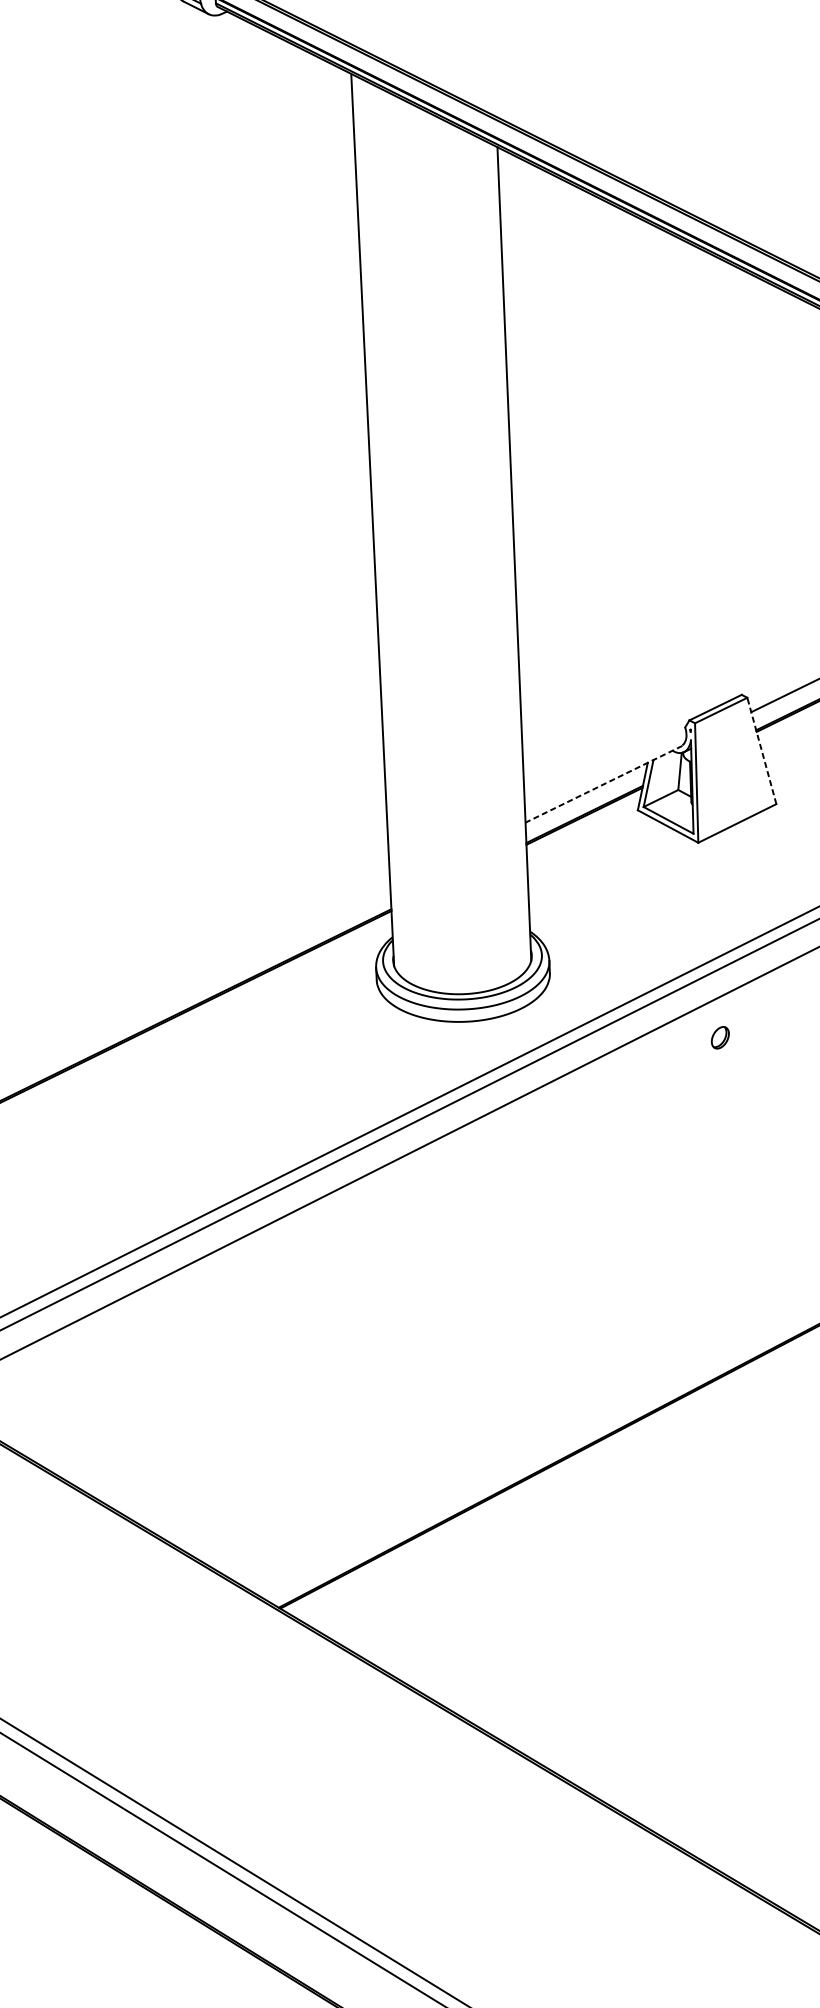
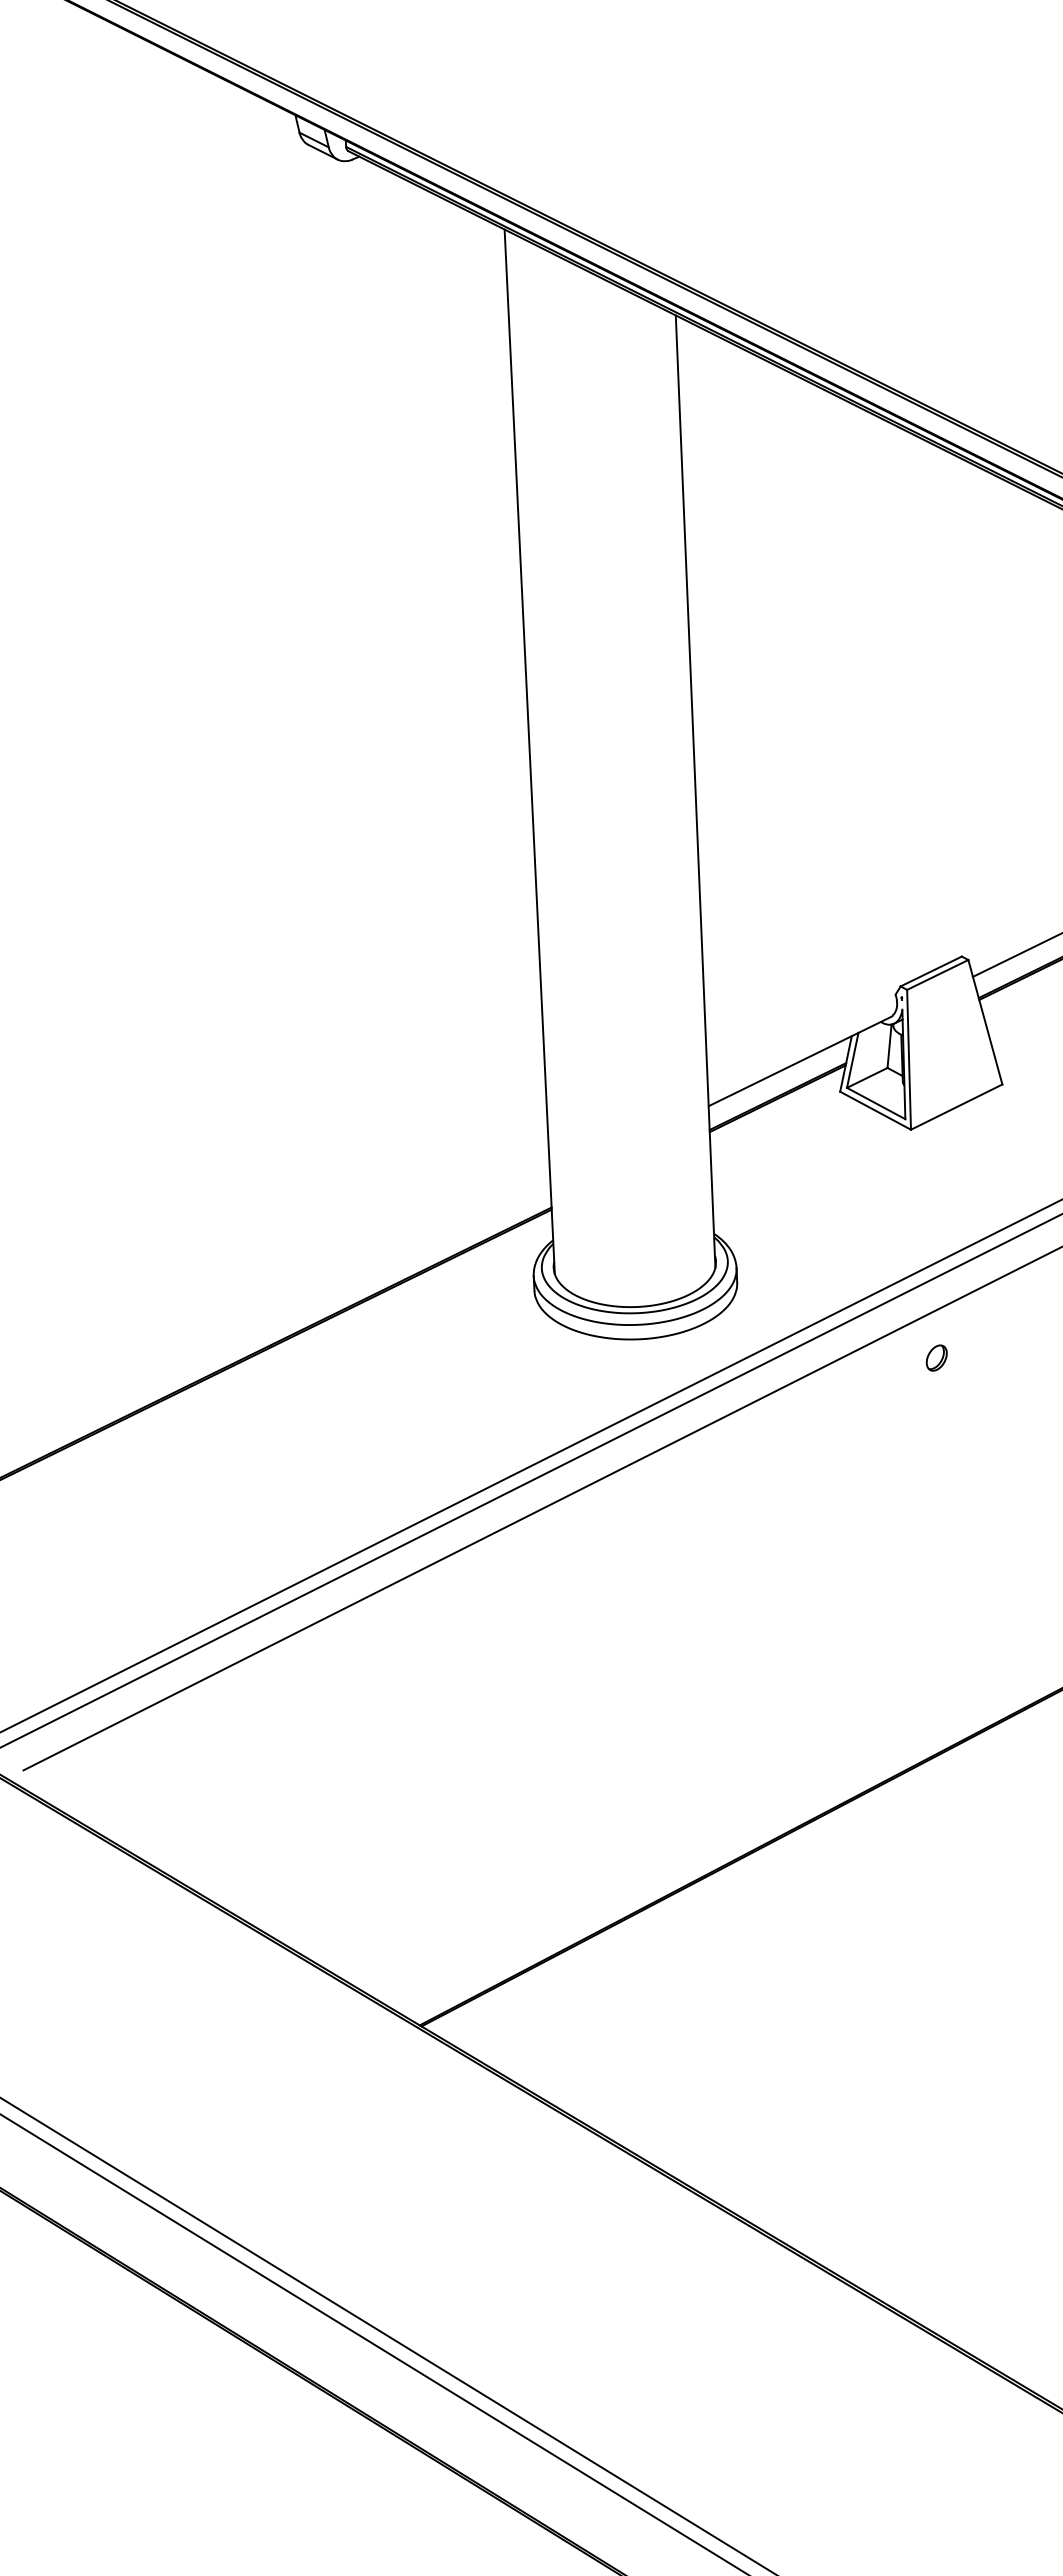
line: (761, 751) -> (985, 1022), dashed -> solid
line: (603, 784) -> (800, 1061), dashed -> solid

